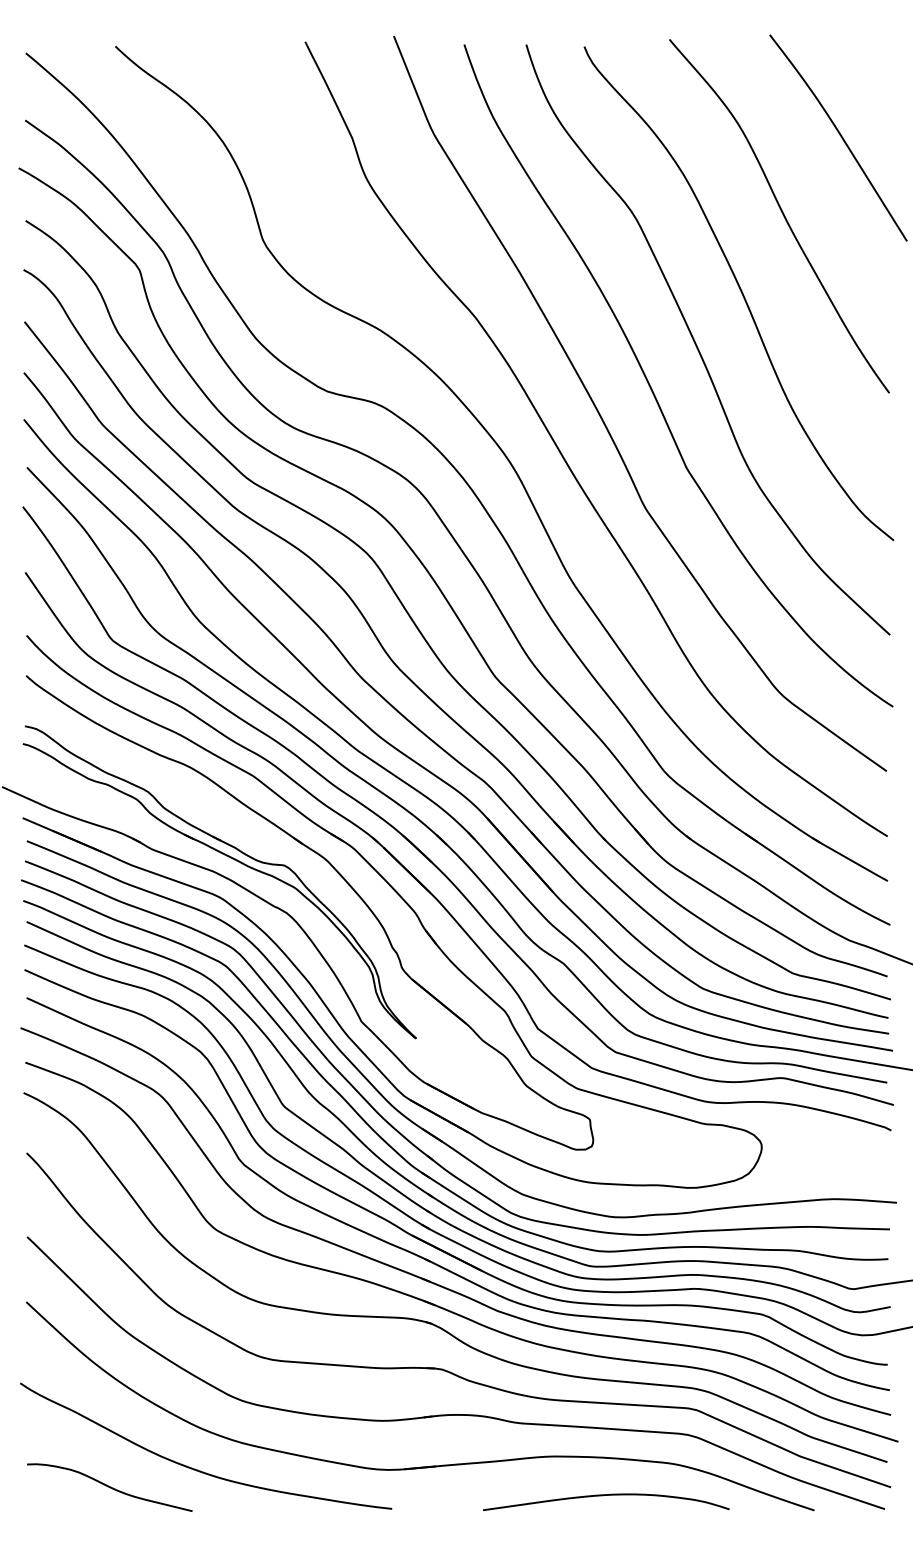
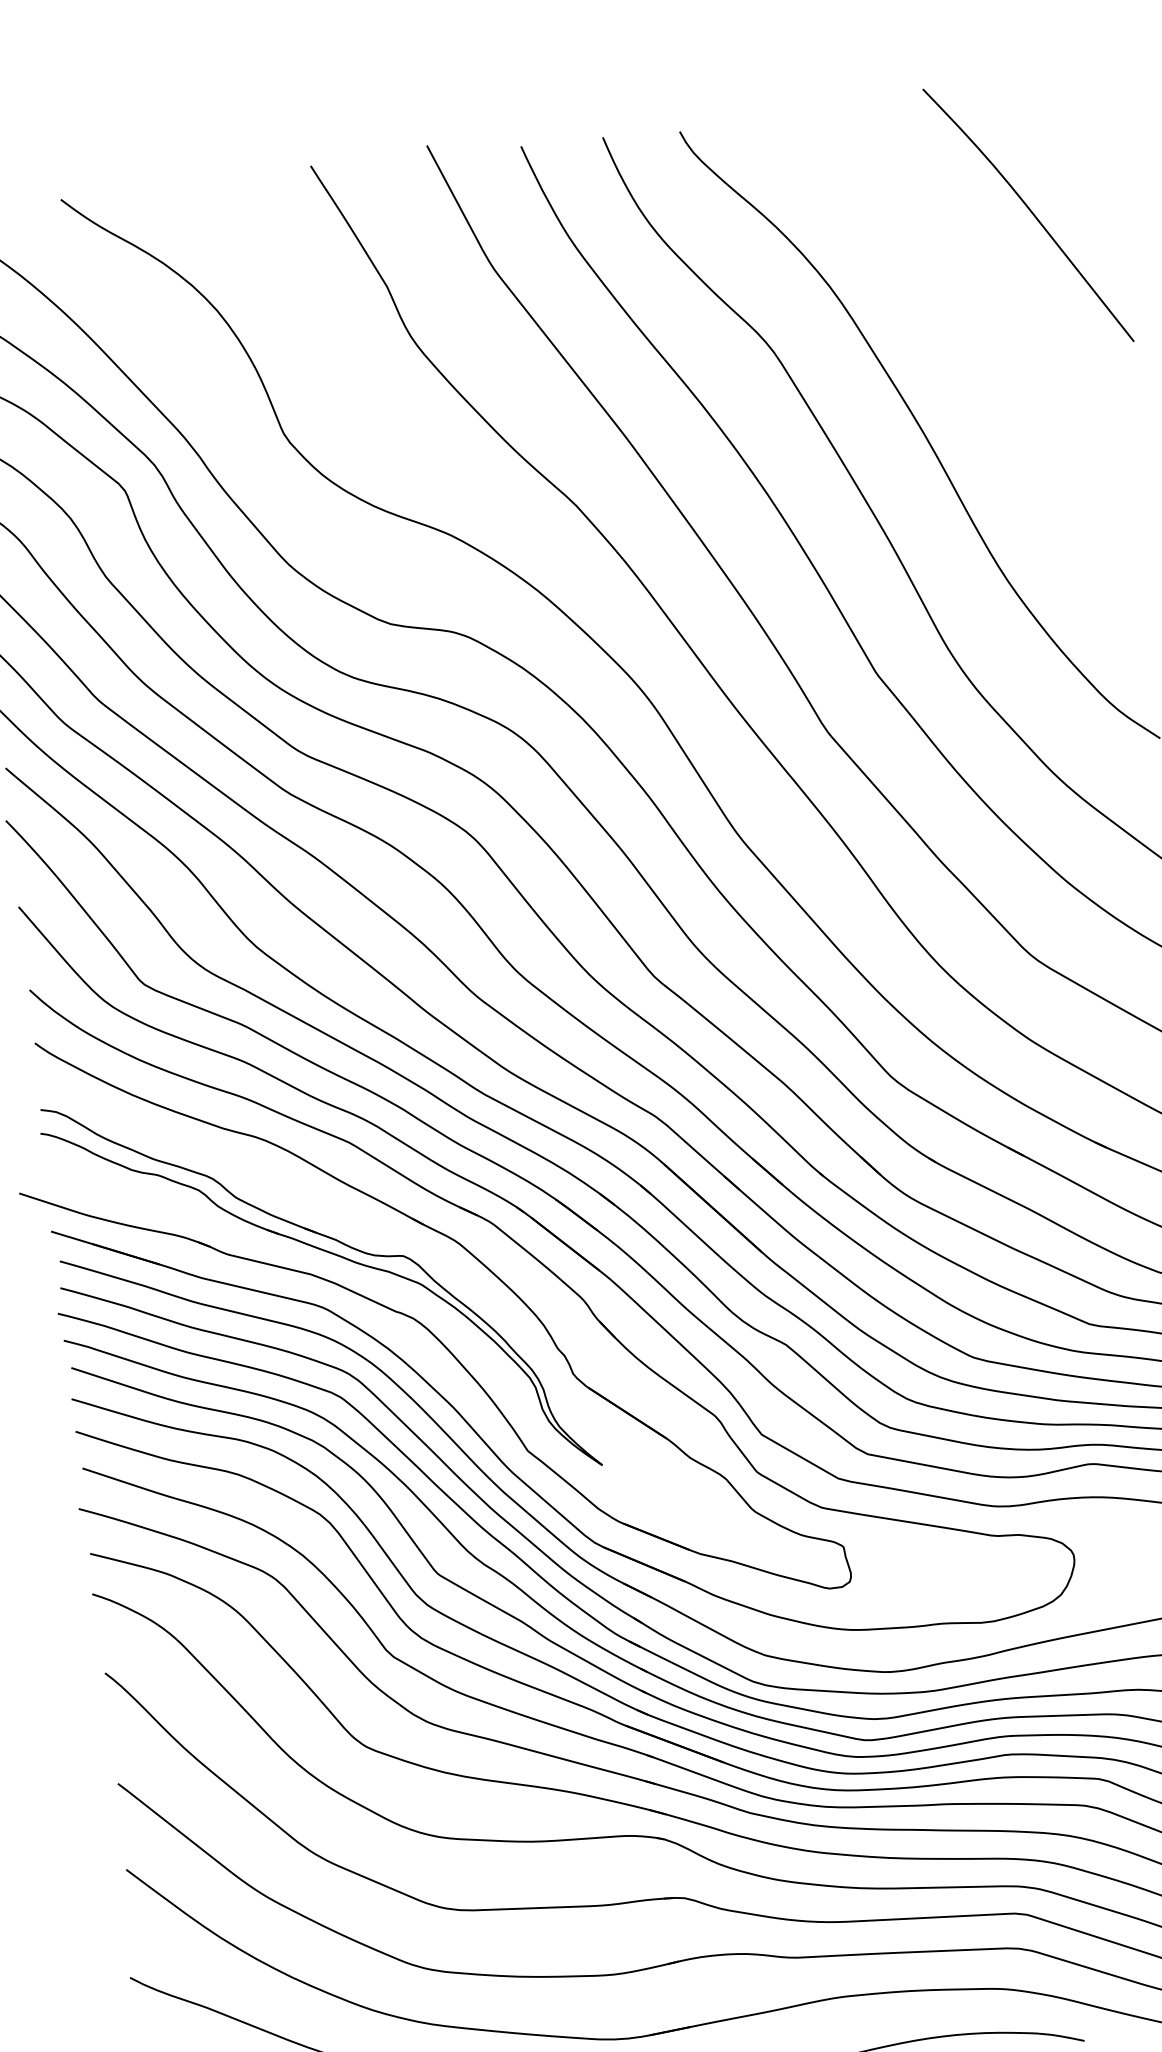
curve: (782, 214) -> (965, 324), removed

